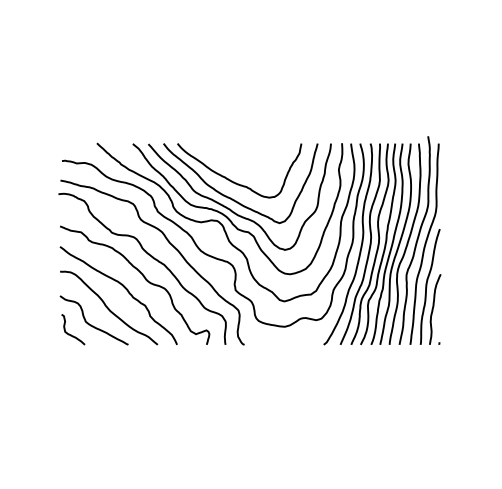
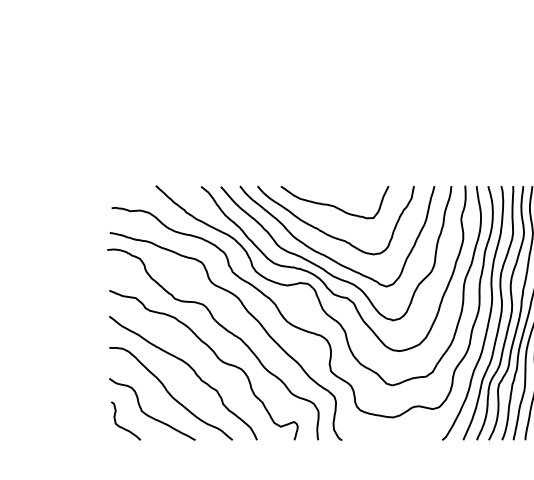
curve: (238, 158) -> (334, 204), added

